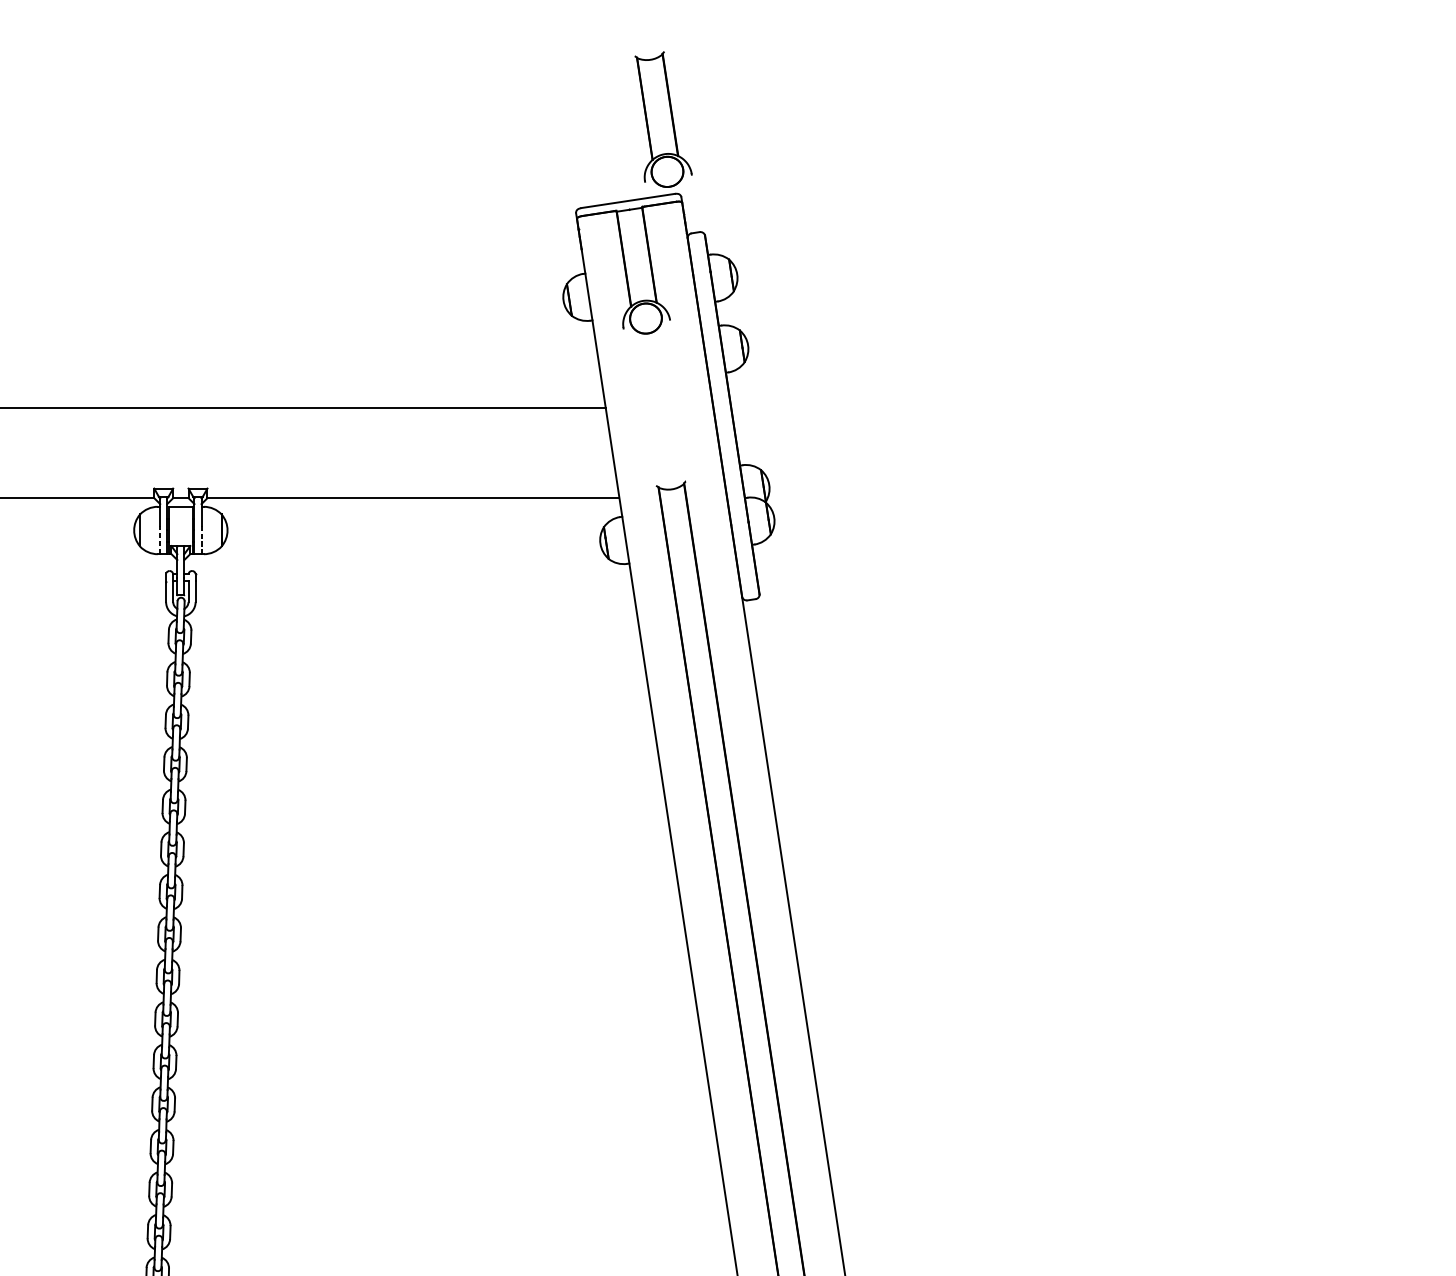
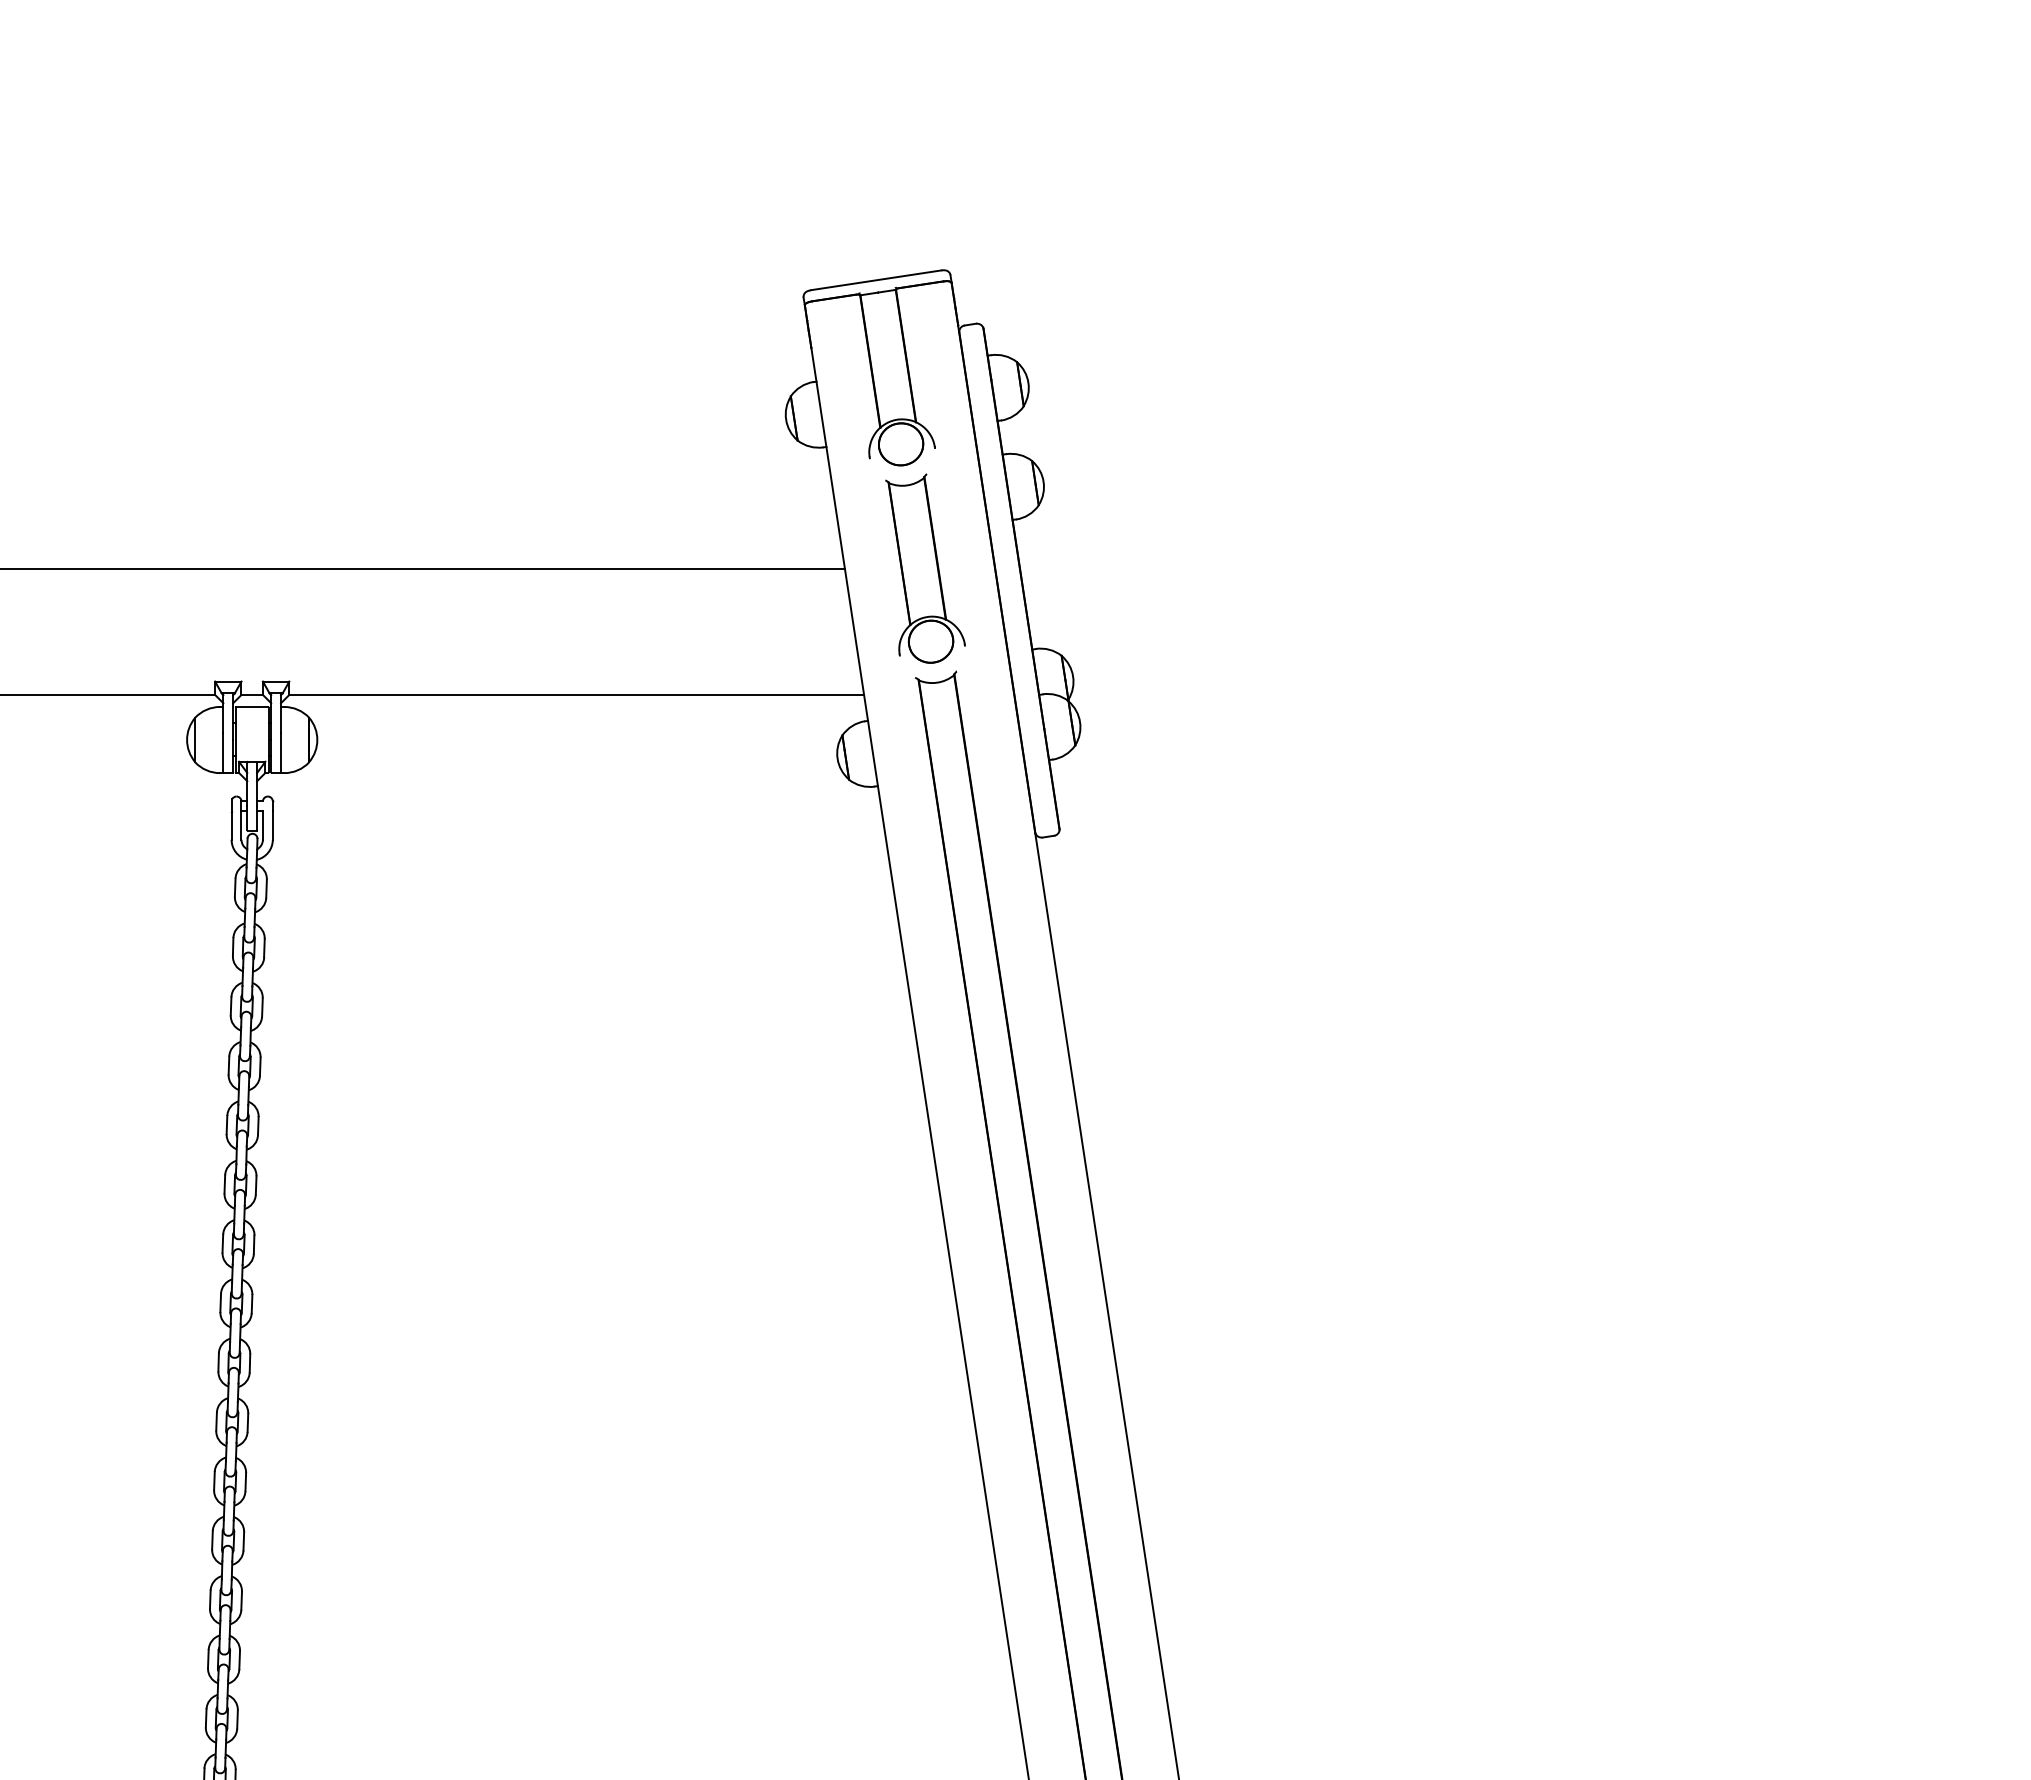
part: (663, 119) -> (925, 568), moved
line: (160, 540) -> (223, 753), dashed -> solid
line: (201, 540) -> (281, 753), dashed -> solid

